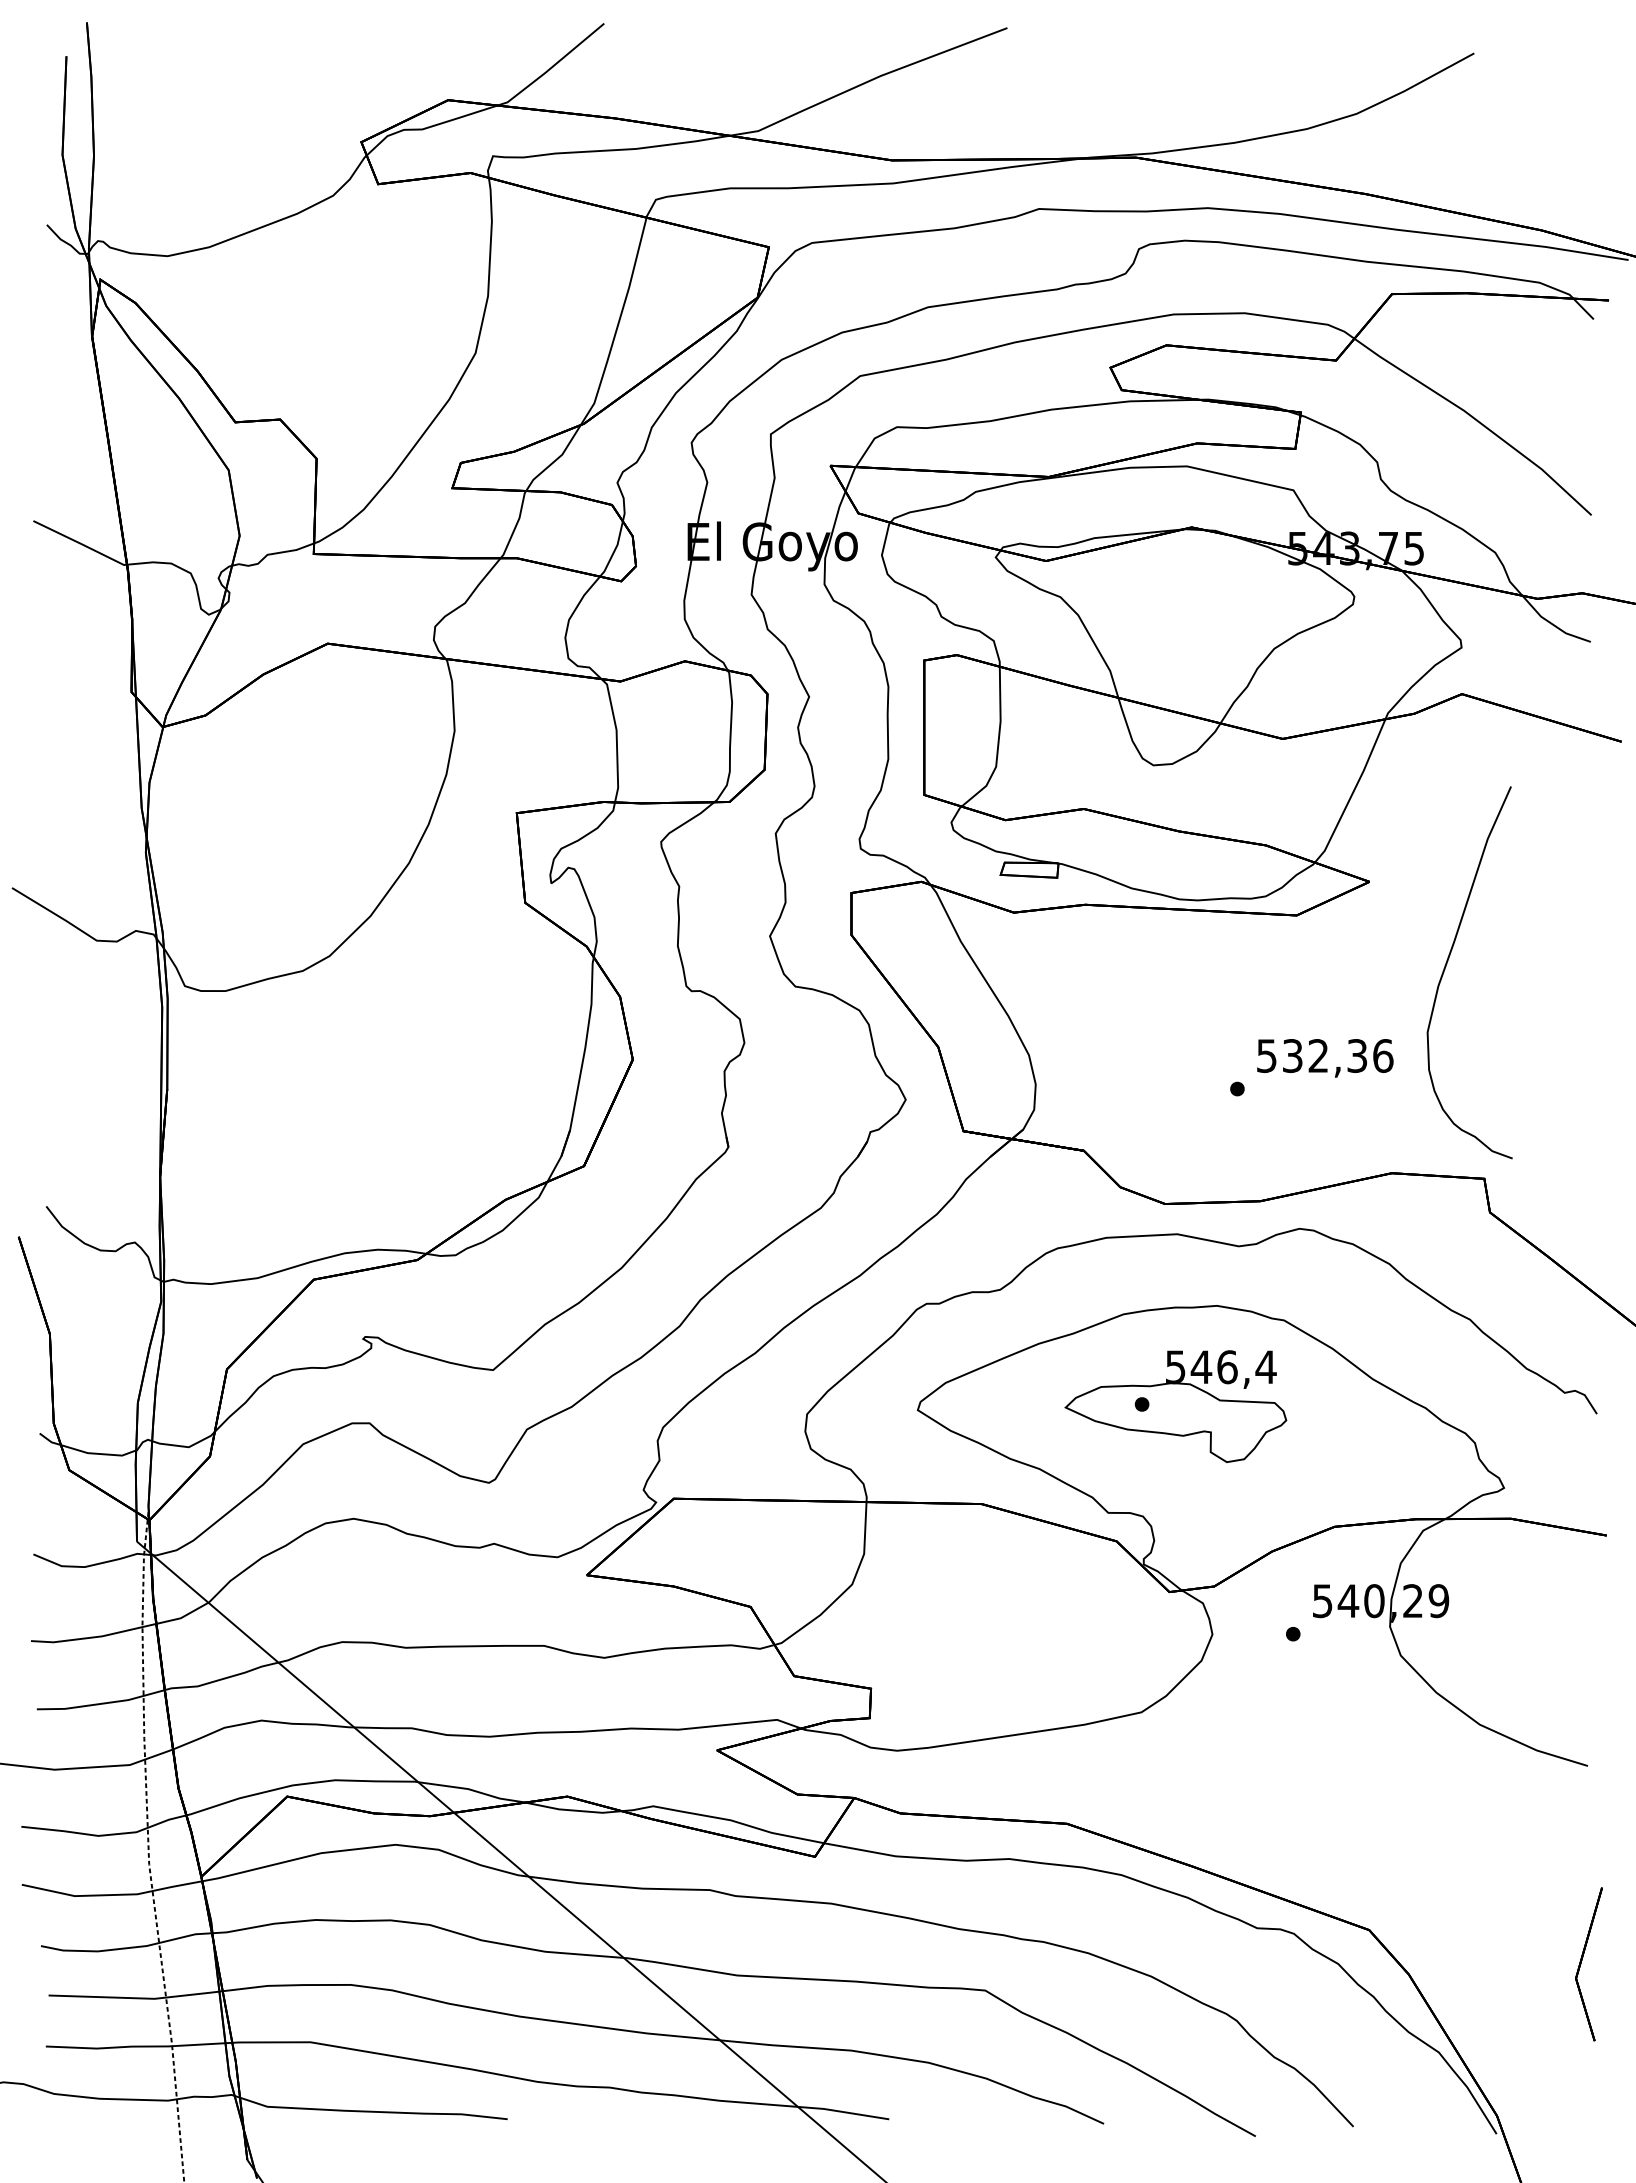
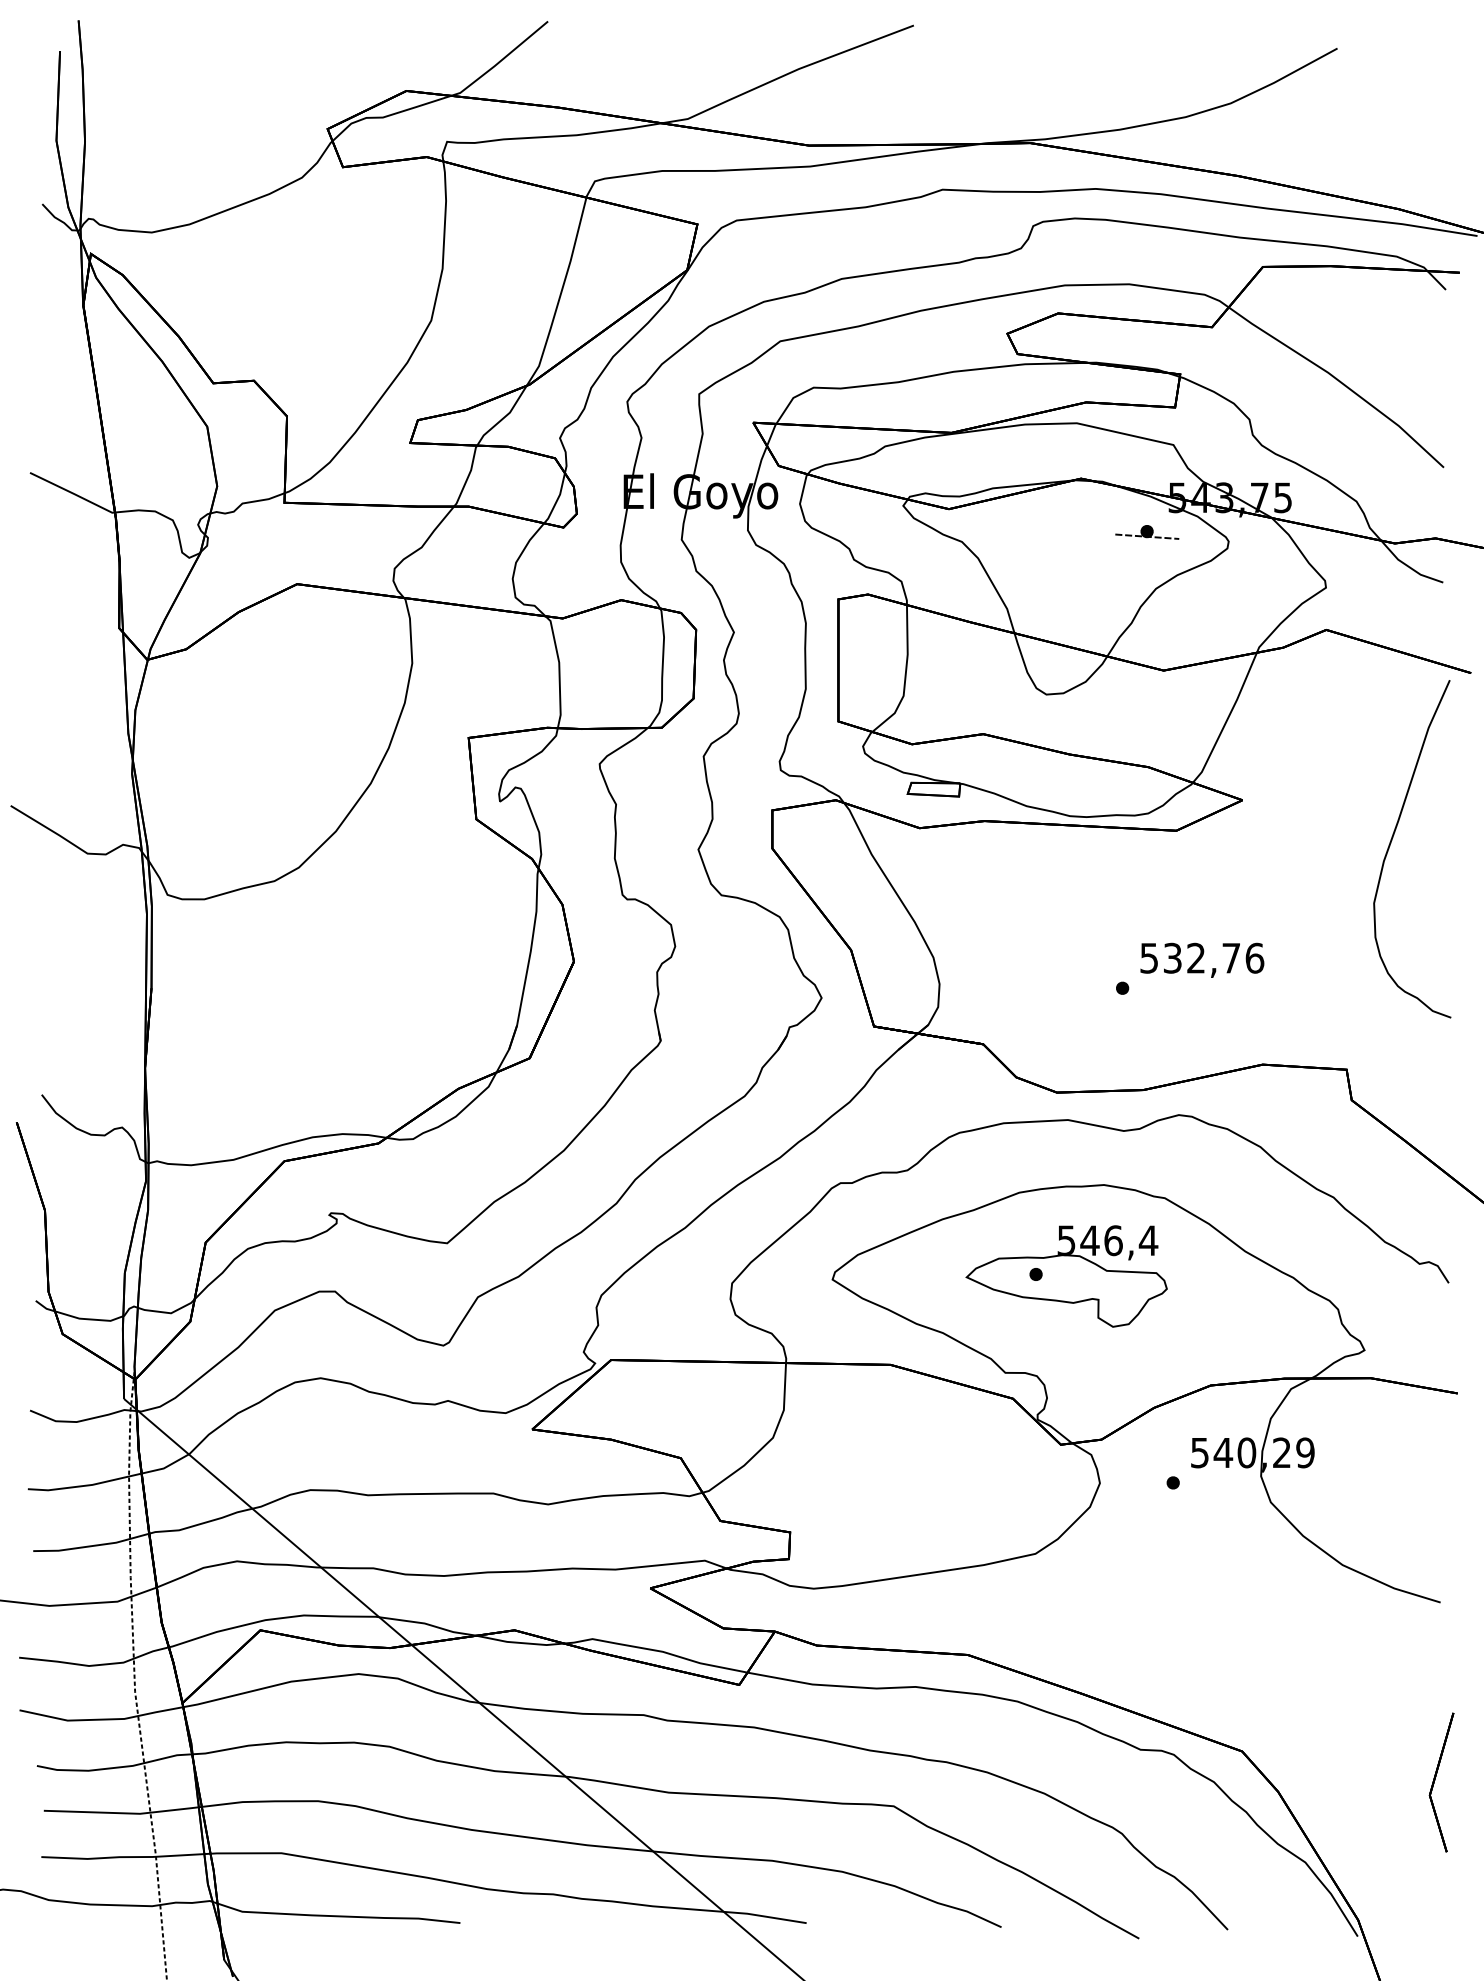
part: (1264, 586) -> (1147, 532), added
curve: (1447, 964) -> (1392, 841), moved
text: (1357, 1056) -> (1231, 958), 532,36 -> 532,76

